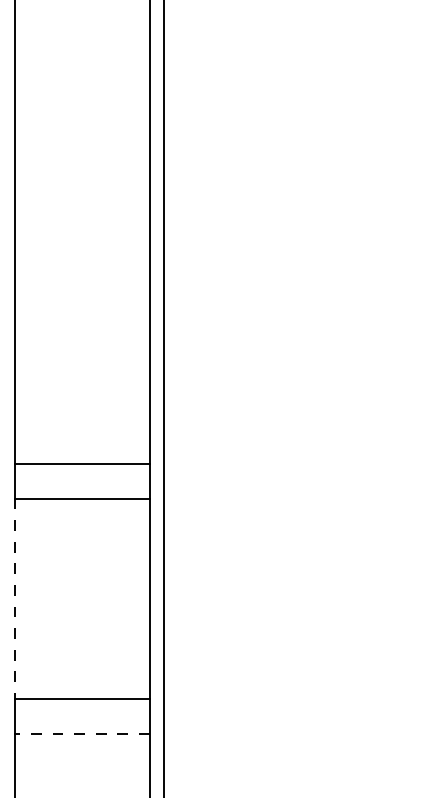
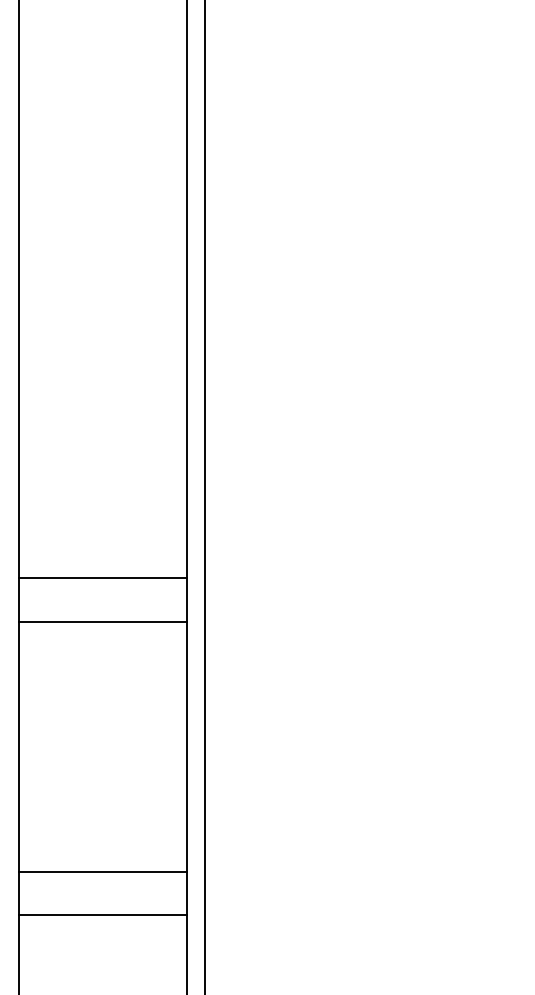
line: (14, 599) -> (18, 747), dashed -> solid
line: (82, 734) -> (102, 915), dashed -> solid

